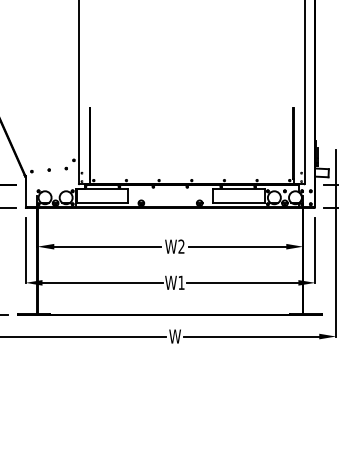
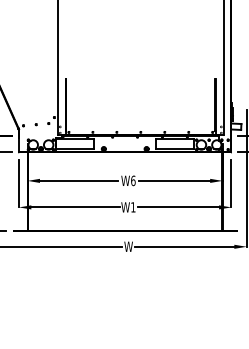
text: (181, 246) -> (133, 180), W2 -> W6

